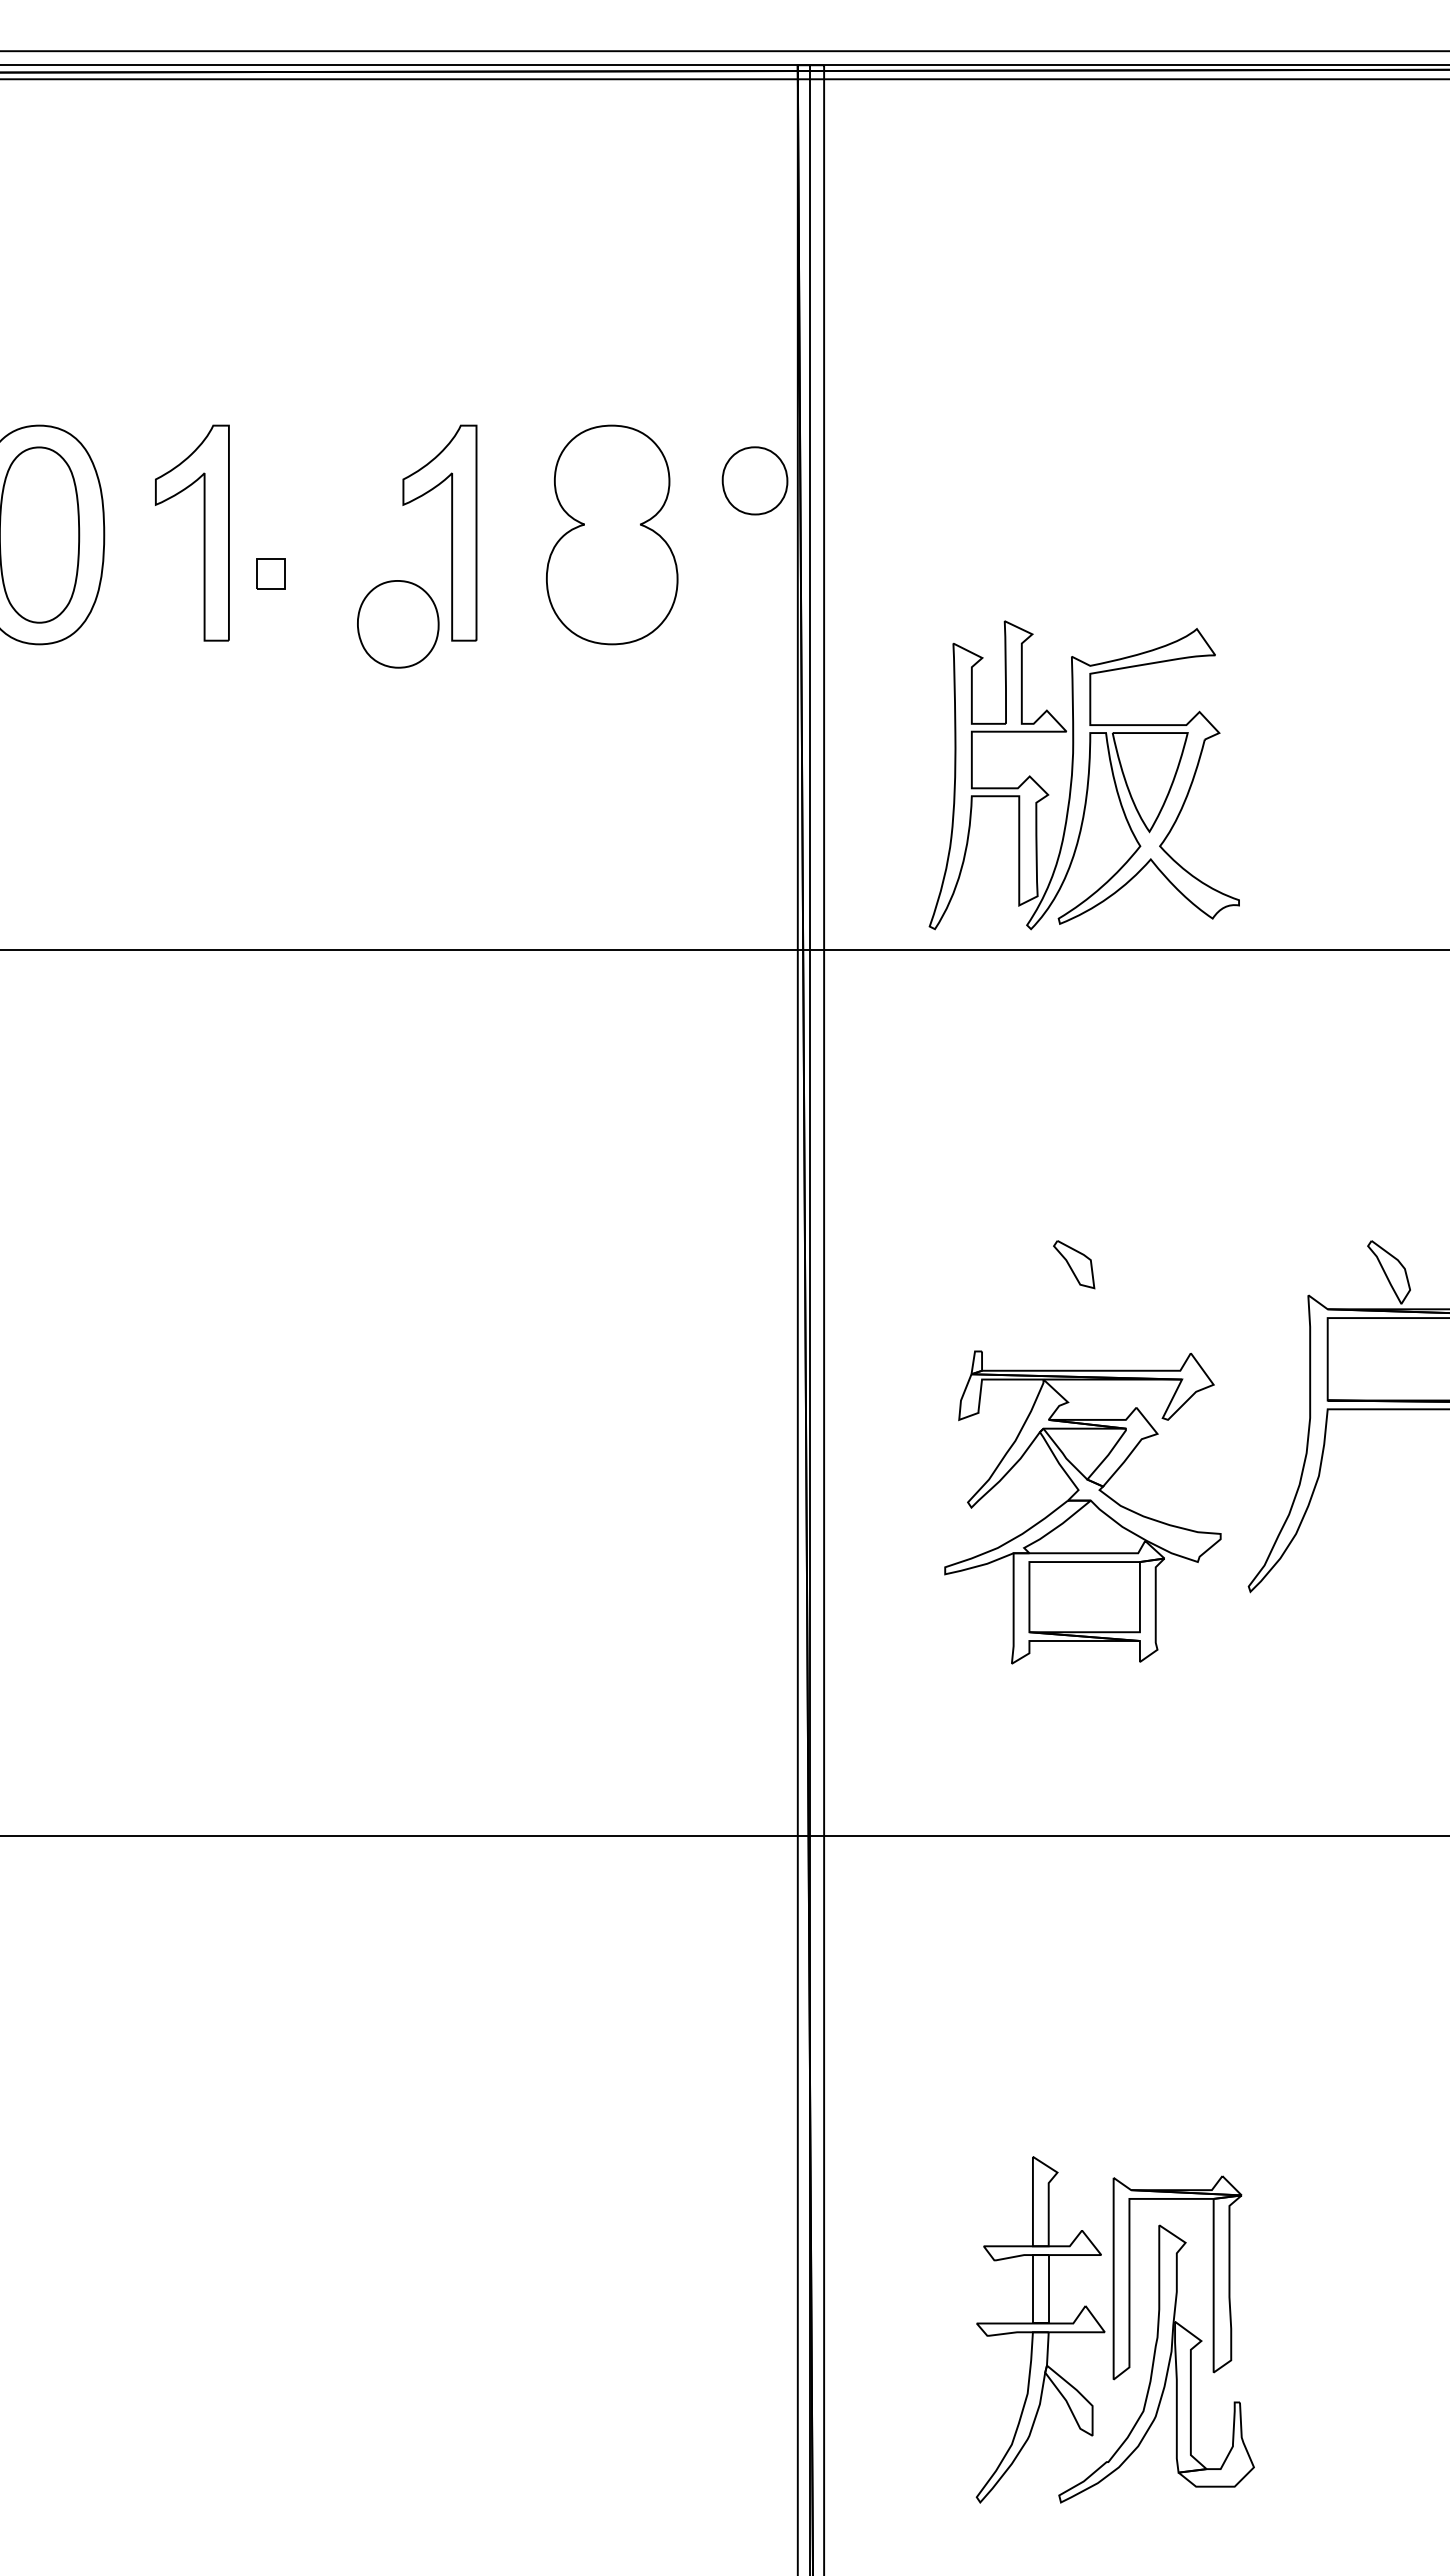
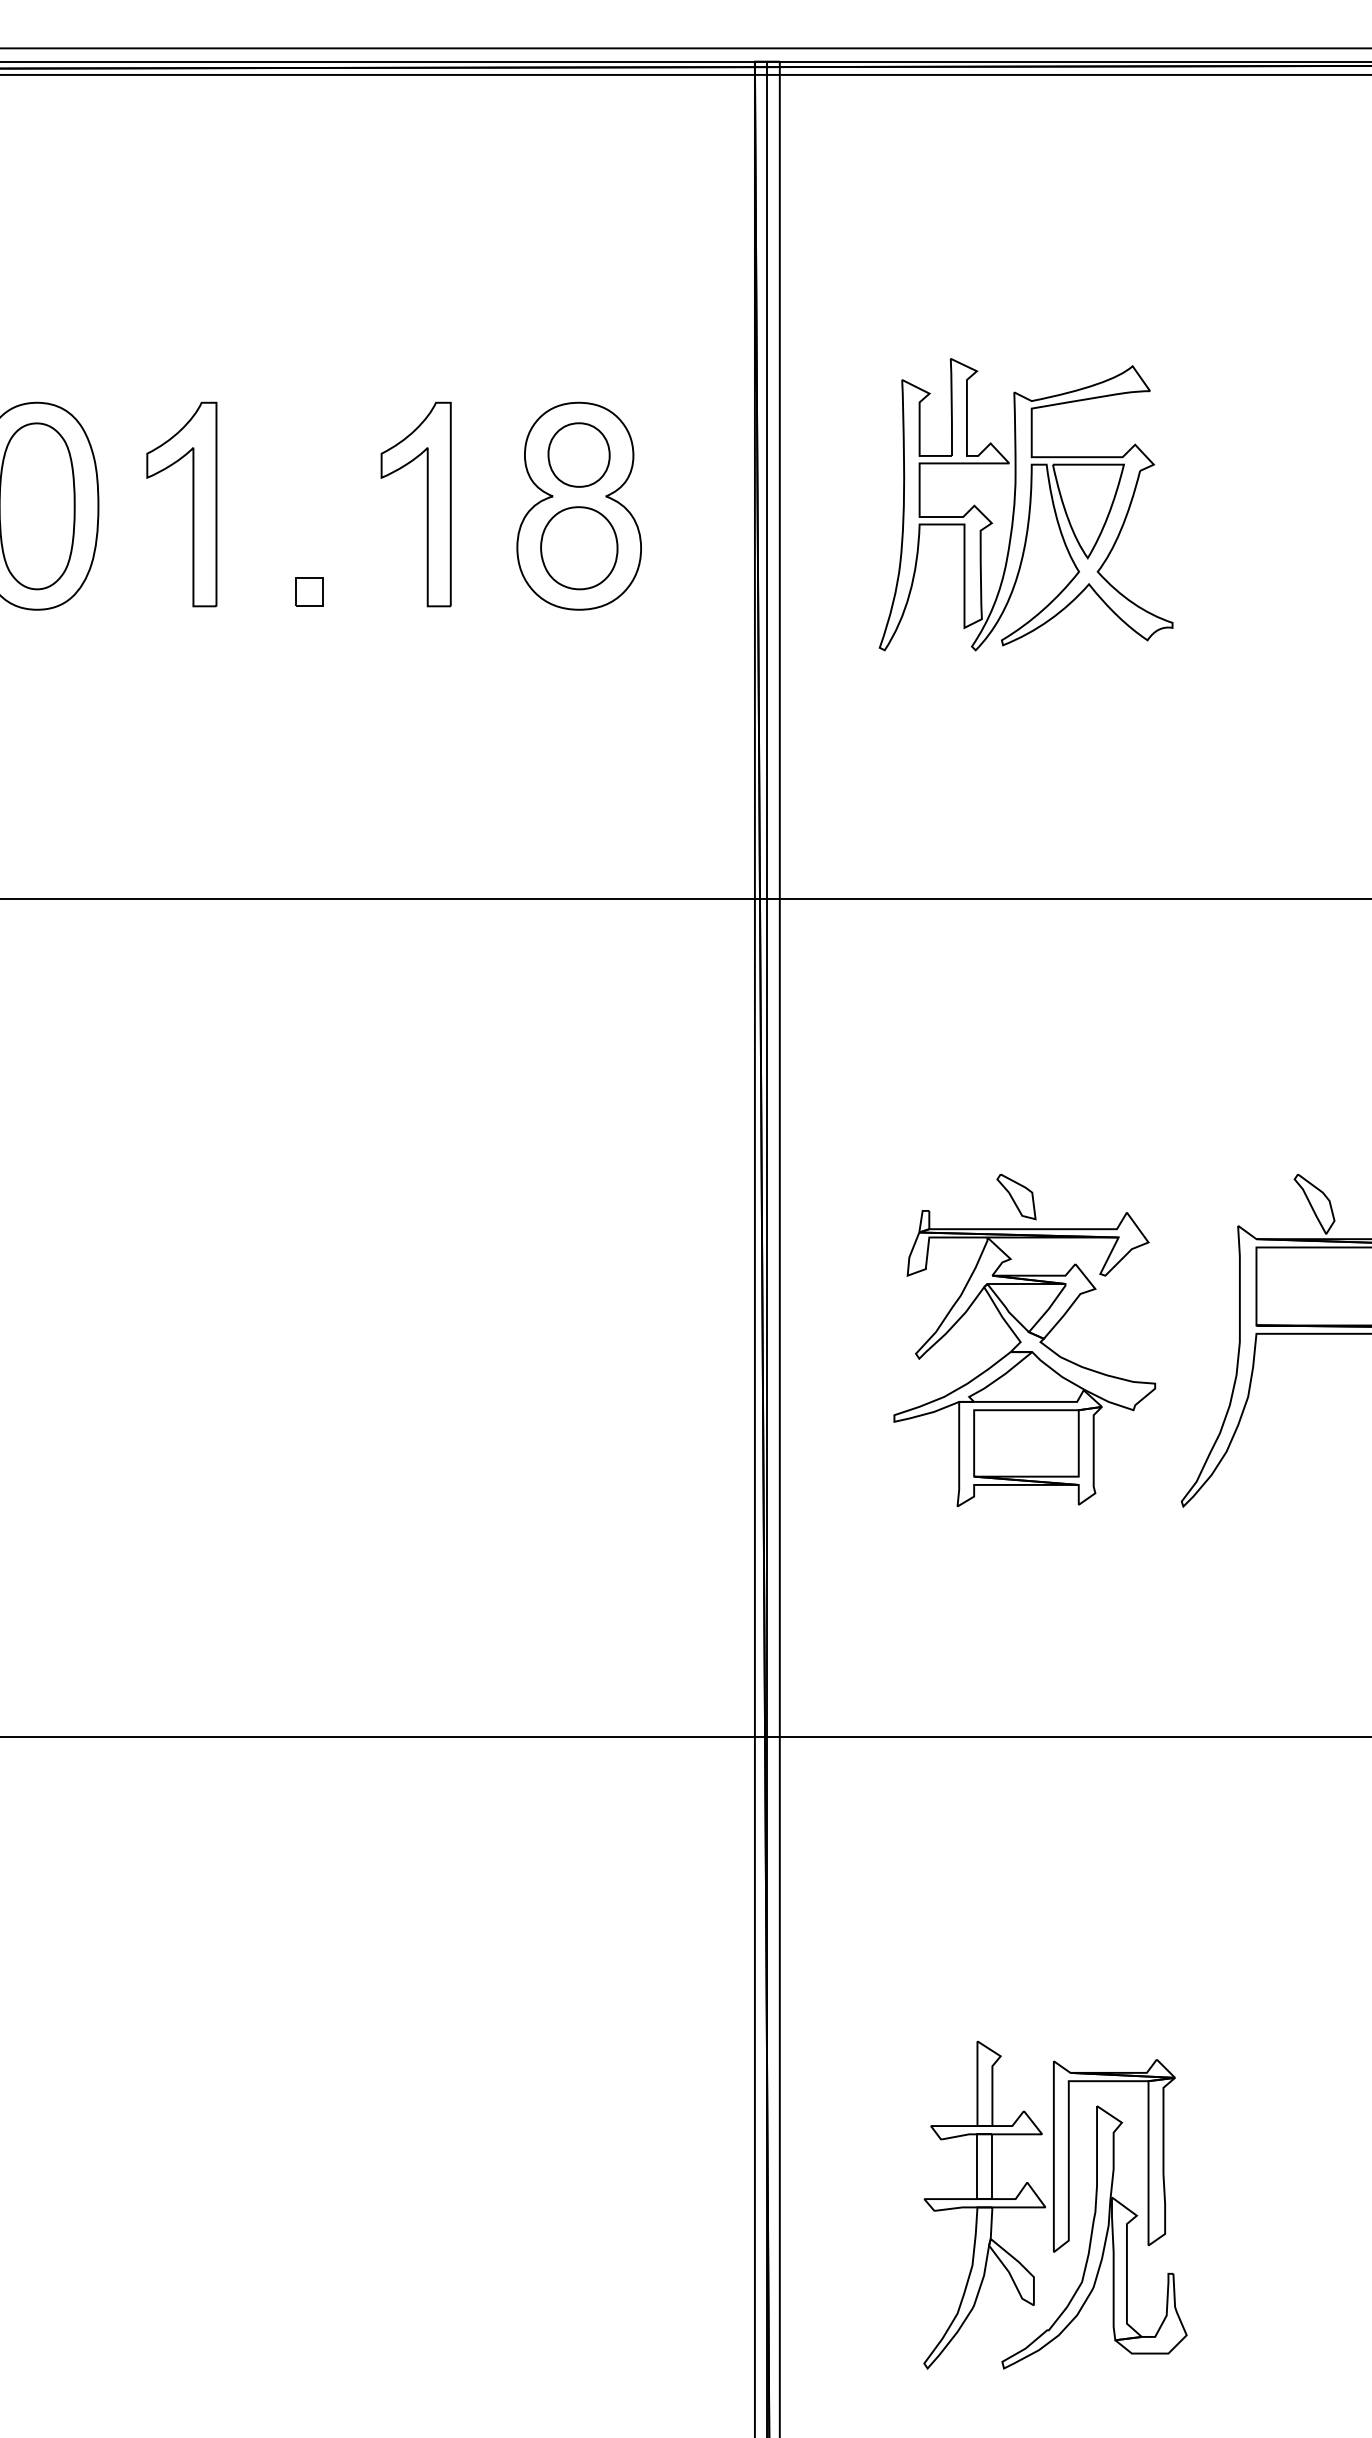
part: (754, 480) -> (578, 454), moved
part: (270, 573) -> (308, 591), moved
part: (398, 624) -> (579, 548), moved
part: (1083, 775) -> (1025, 504), moved
part: (1082, 1507) -> (1024, 1358), moved

